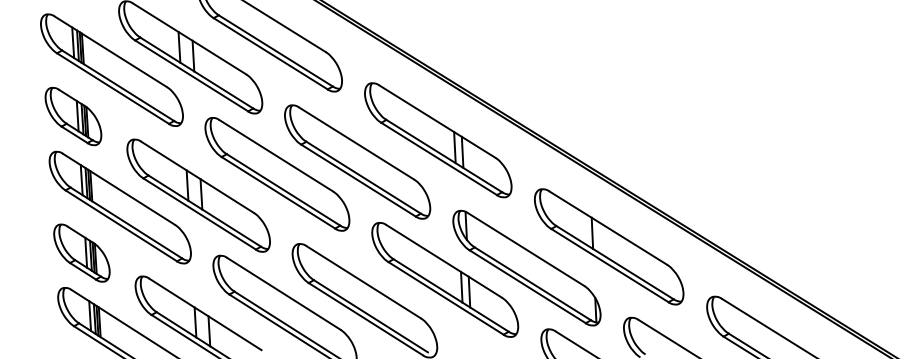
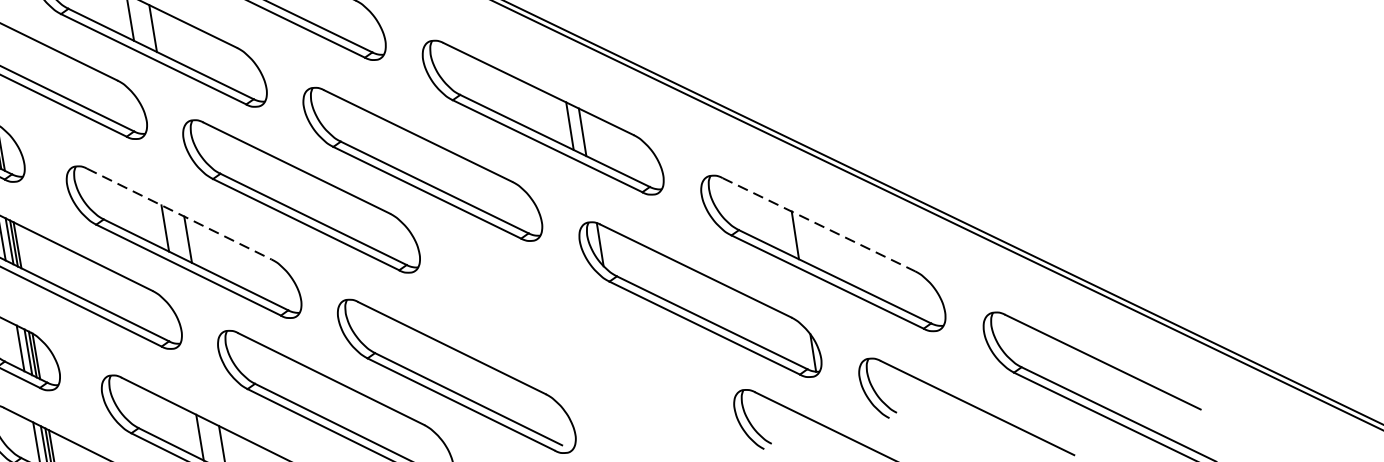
line: (197, 177) -> (179, 214), solid -> dashed
line: (608, 228) -> (819, 225), solid -> dashed
part: (445, 279) -> (577, 330), removed

